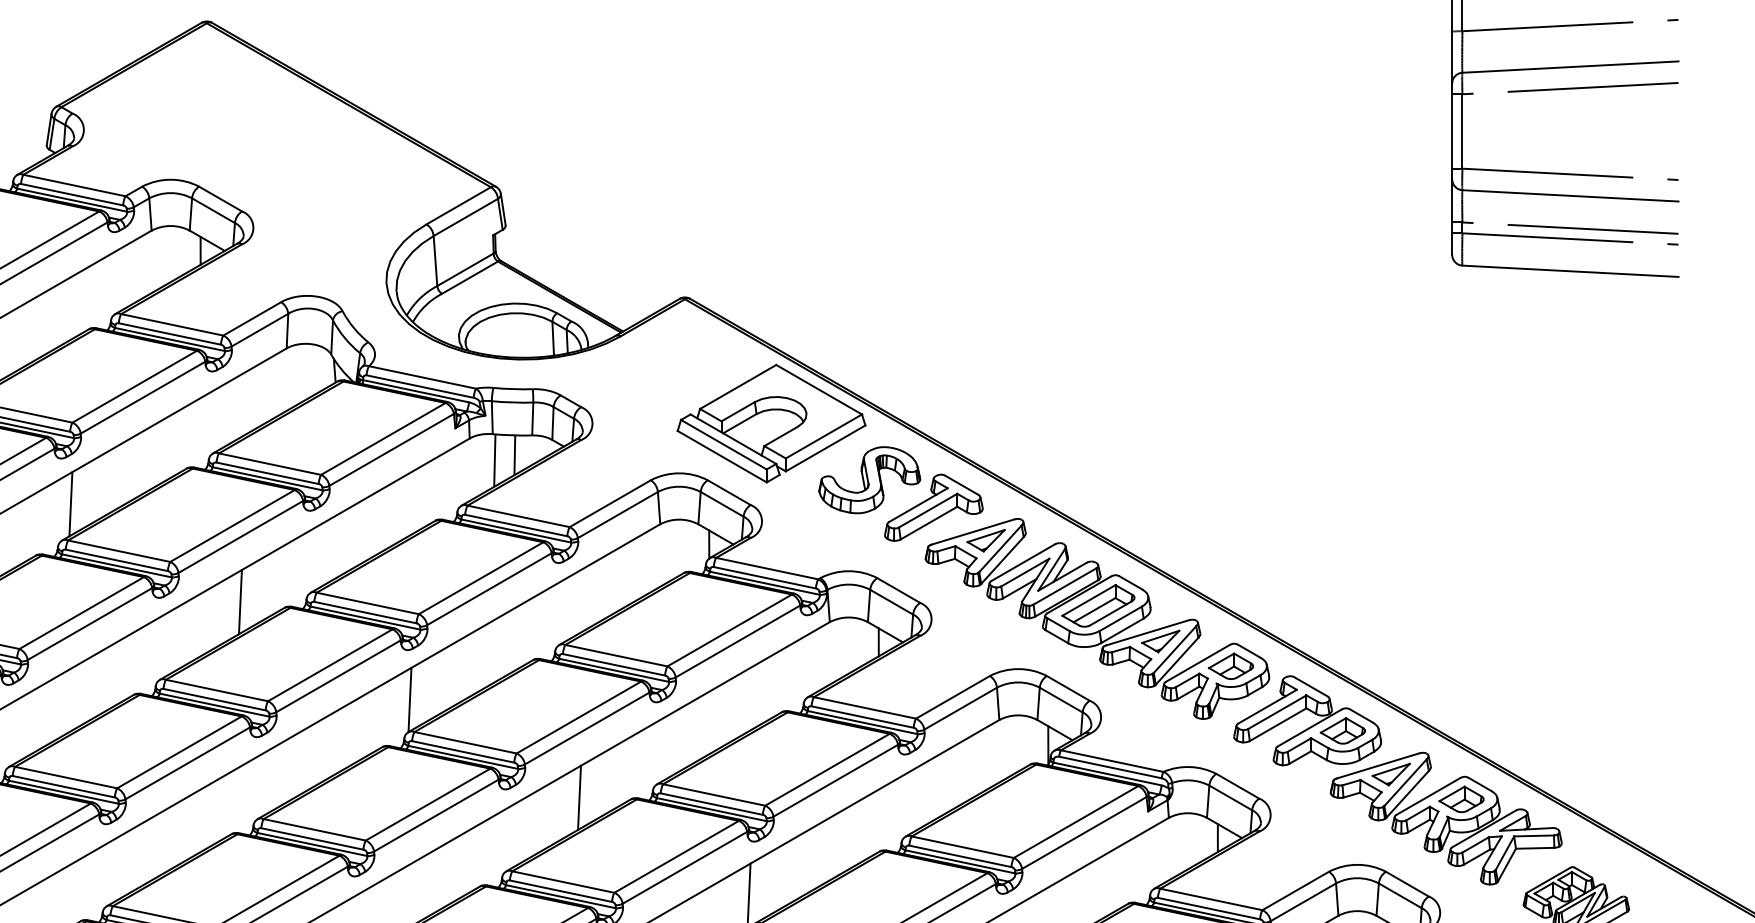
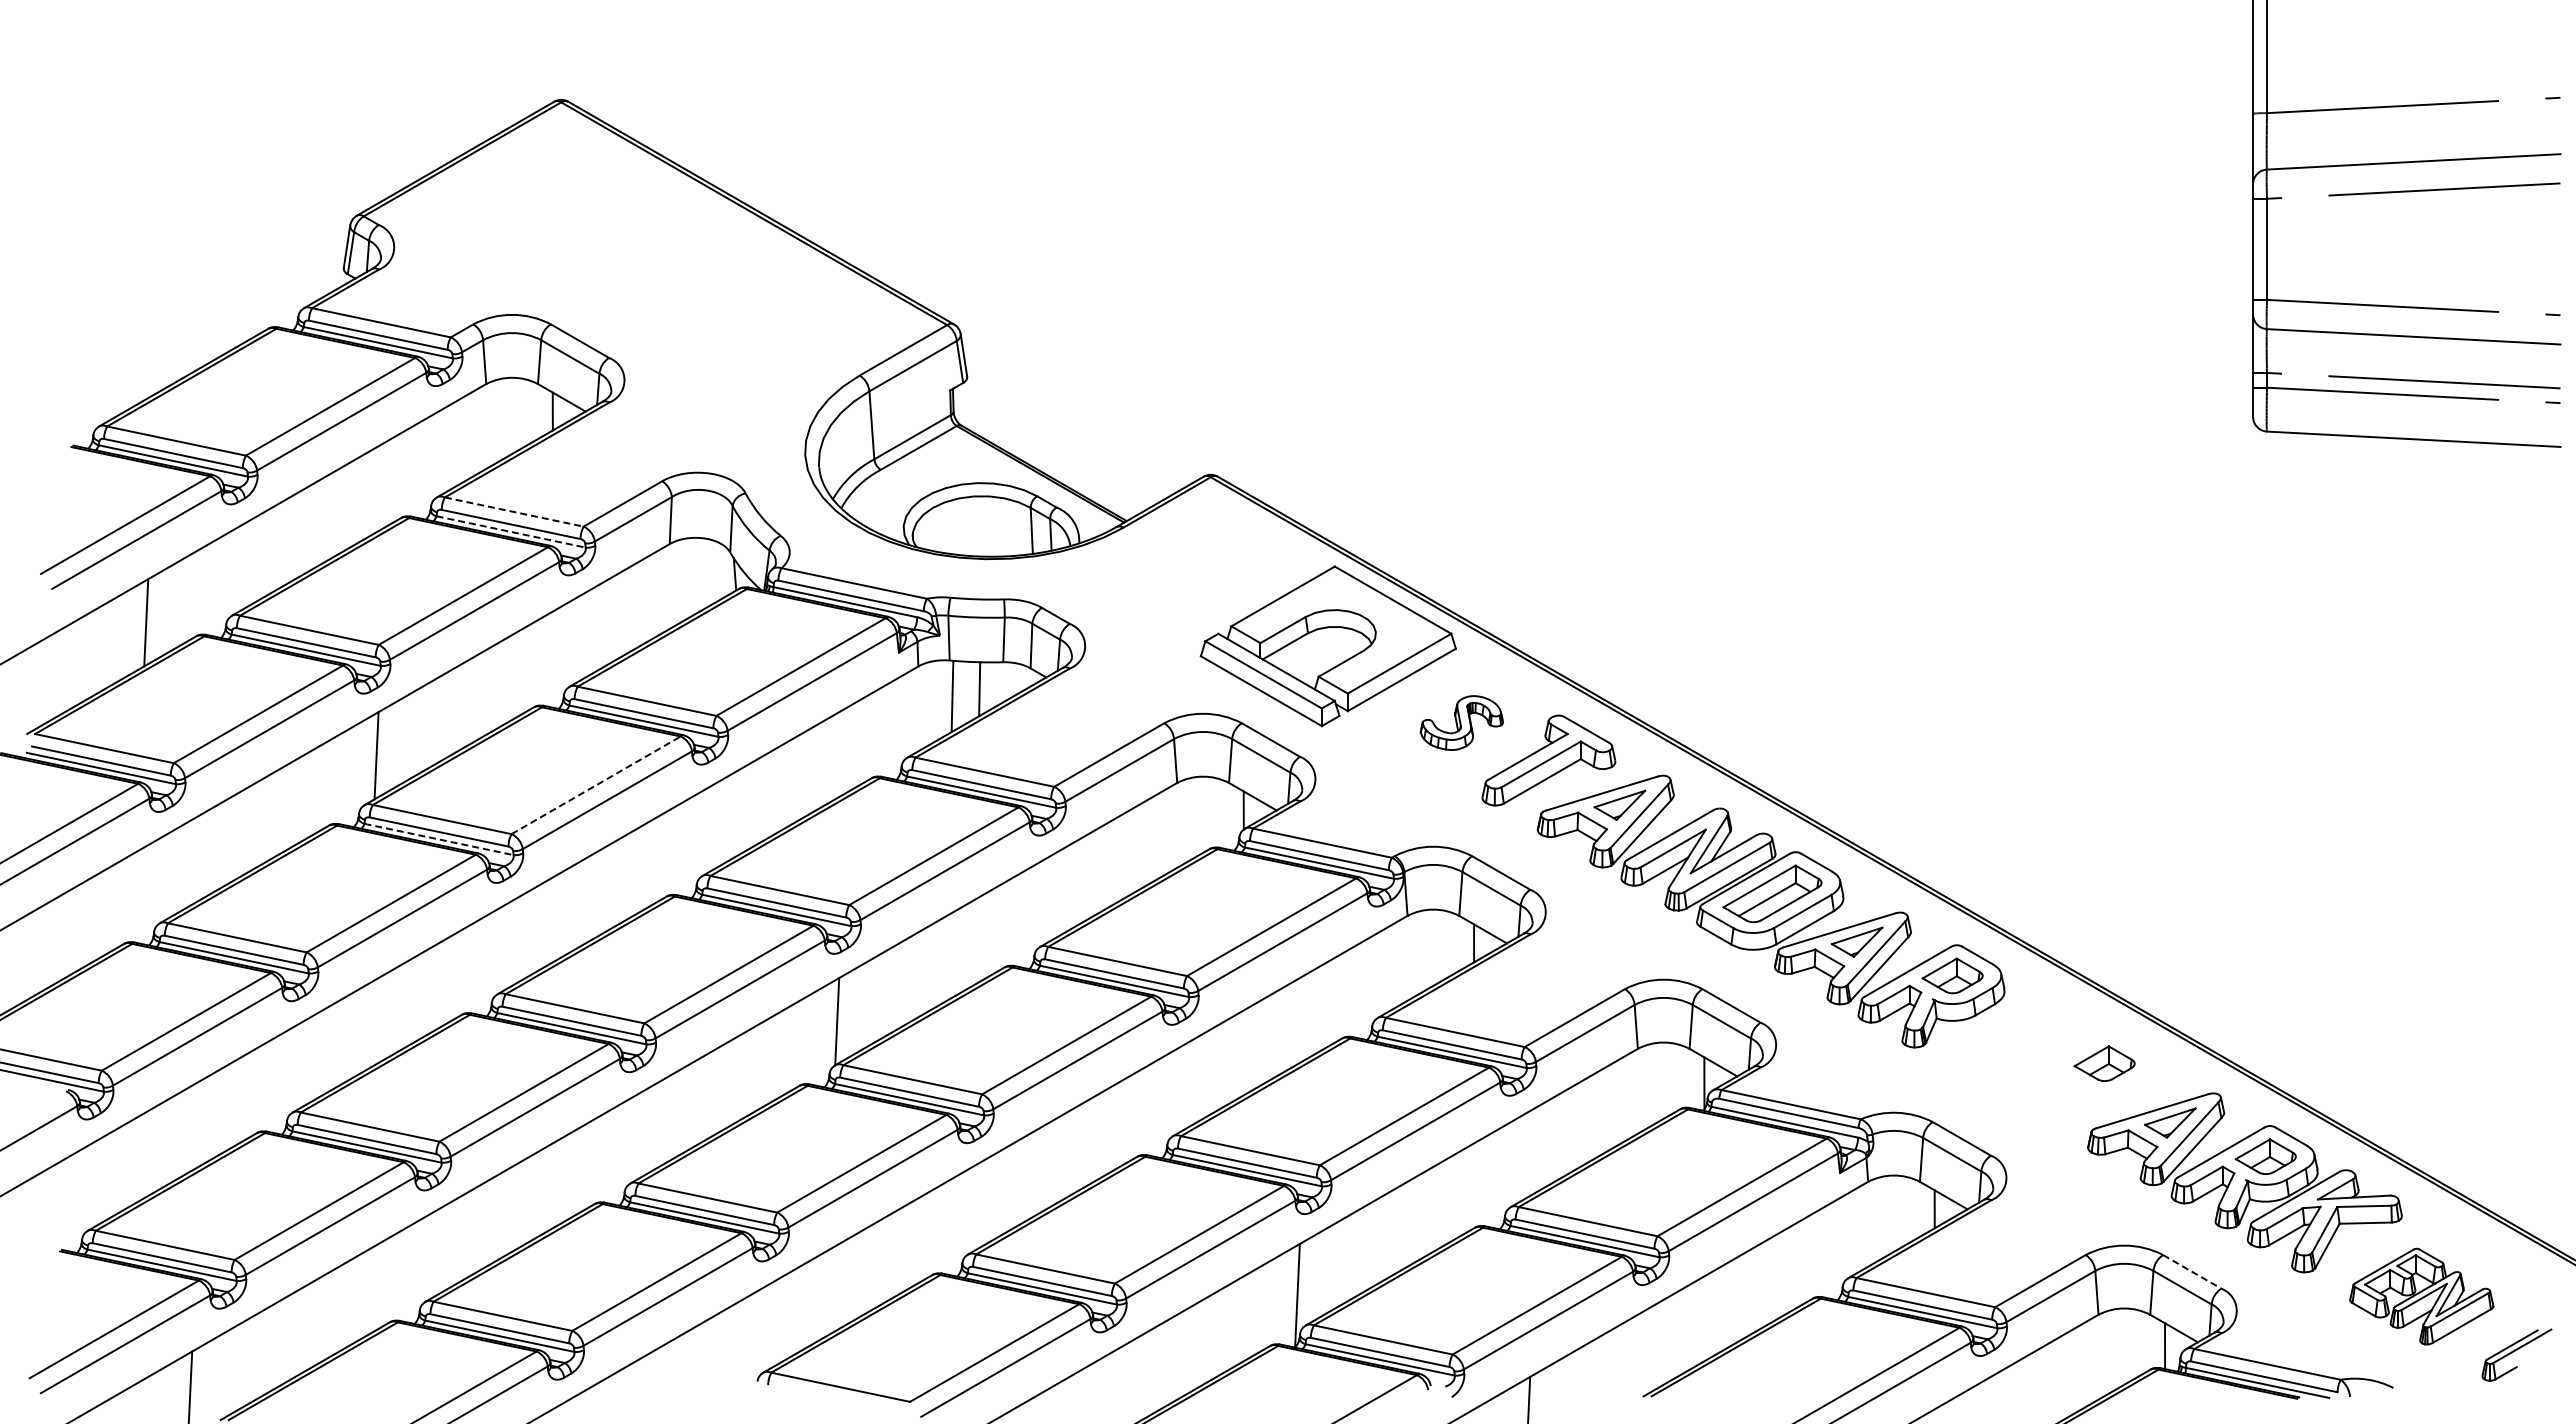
line: (172, 325) -> (514, 512), solid -> dashed
line: (170, 339) -> (511, 532), solid -> dashed
part: (869, 479) -> (1461, 722), size x0.6
line: (232, 526) -> (596, 785), solid -> dashed
line: (117, 565) -> (439, 839), solid -> dashed
line: (240, 601) -> (606, 888), removed
part: (1311, 726) -> (2061, 1057), removed
line: (579, 797) -> (1067, 1154), removed
line: (1407, 883) -> (2192, 1271), solid -> dashed

